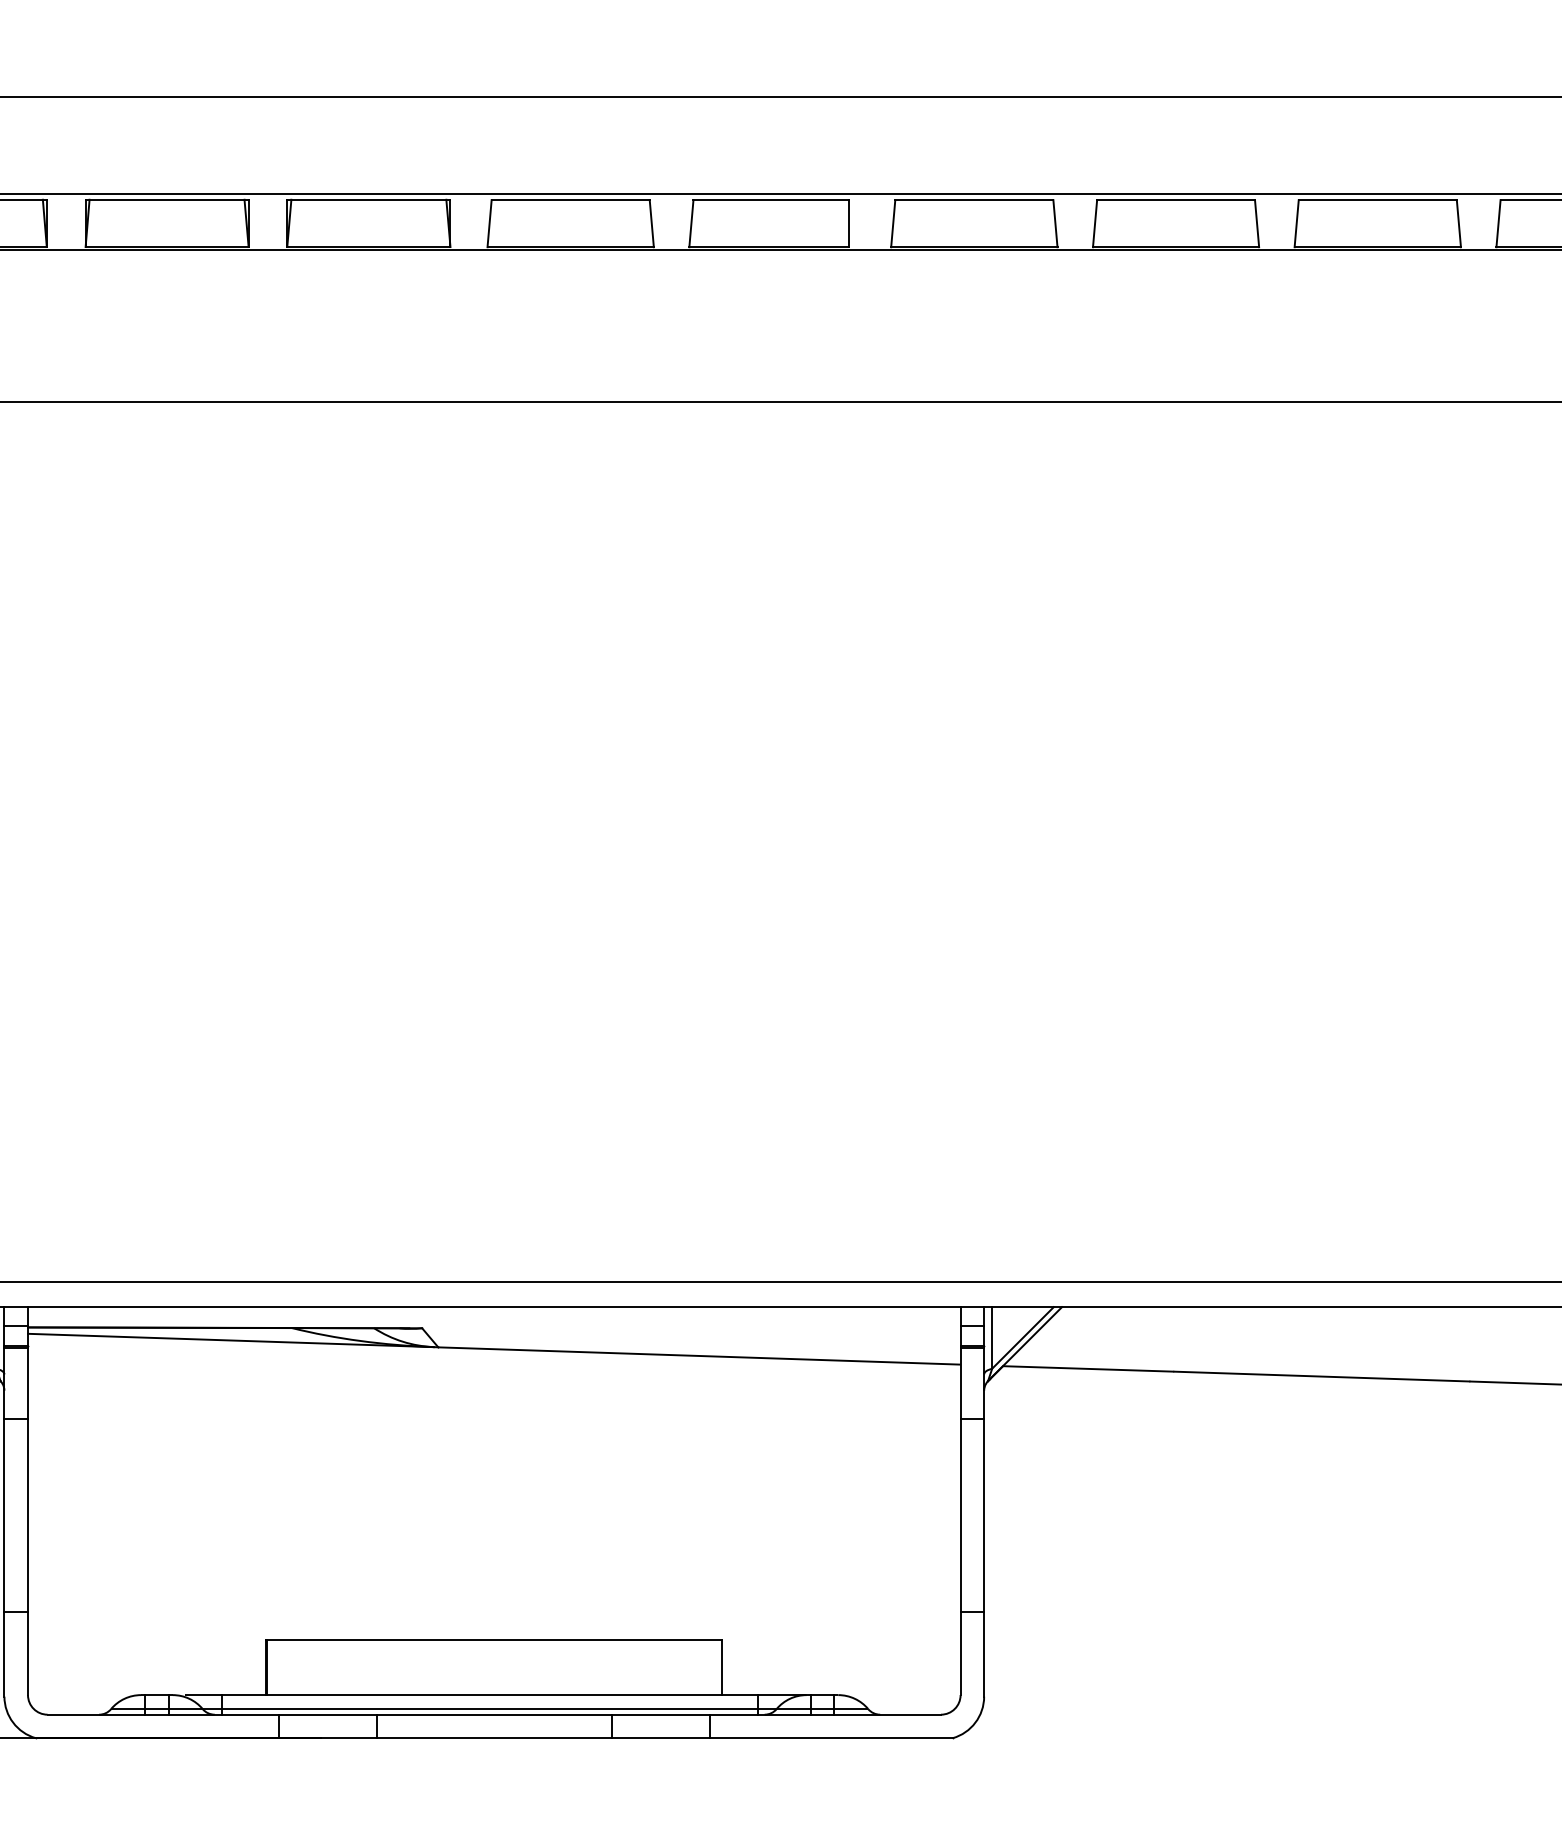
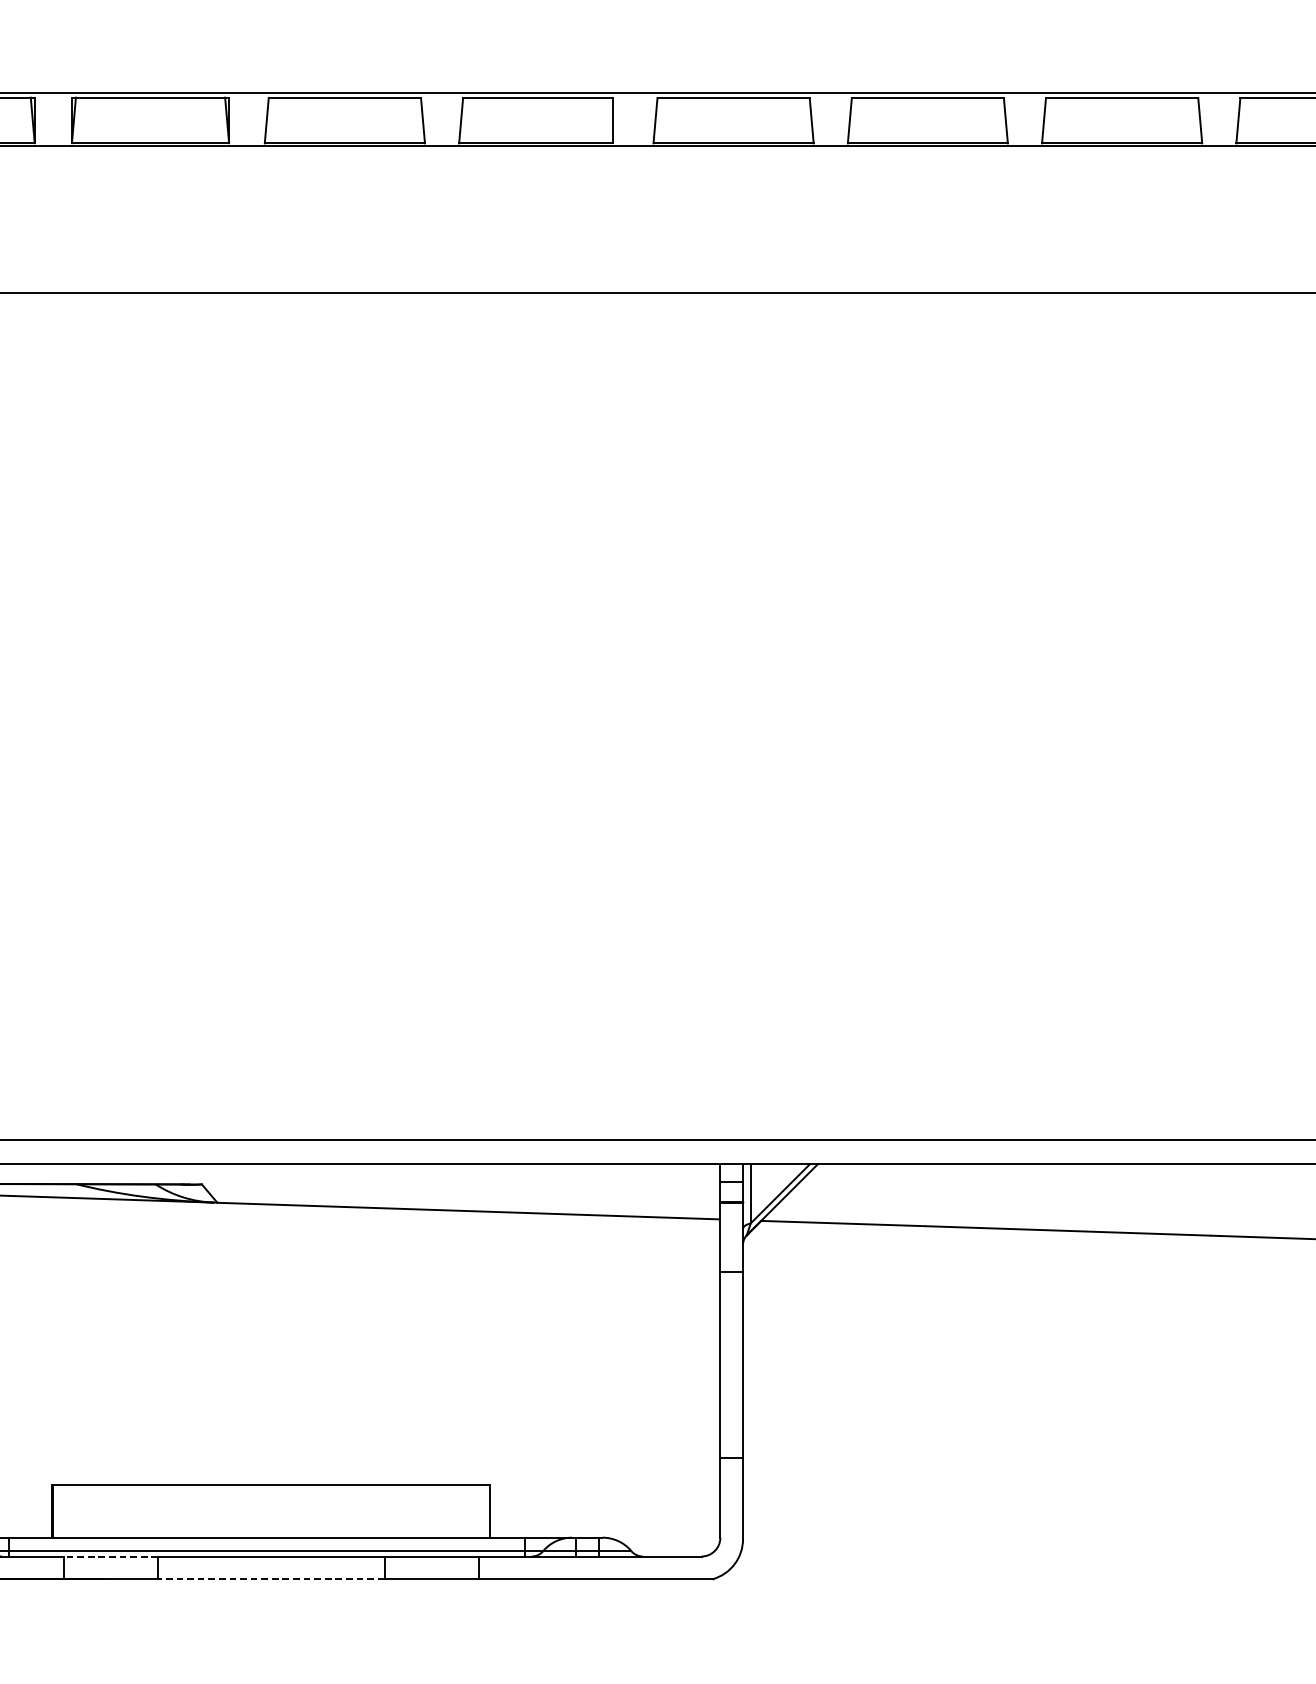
line: (327, 1714) -> (110, 1556), solid -> dashed
line: (494, 1738) -> (271, 1579), solid -> dashed

